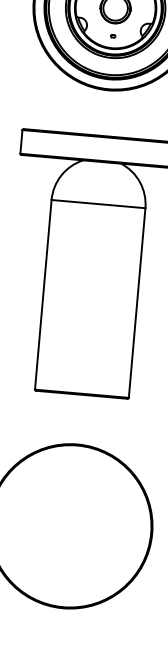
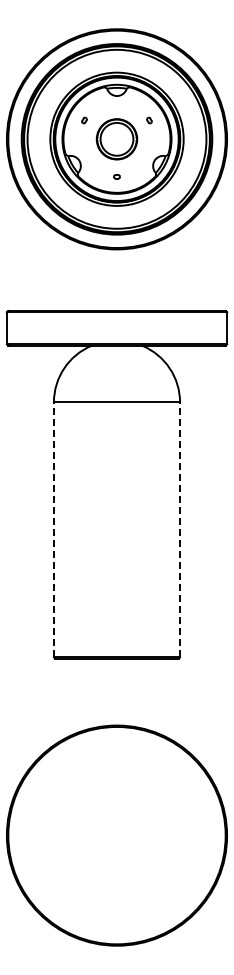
line: (43, 294) -> (53, 529), solid -> dashed
line: (137, 302) -> (180, 529), solid -> dashed

